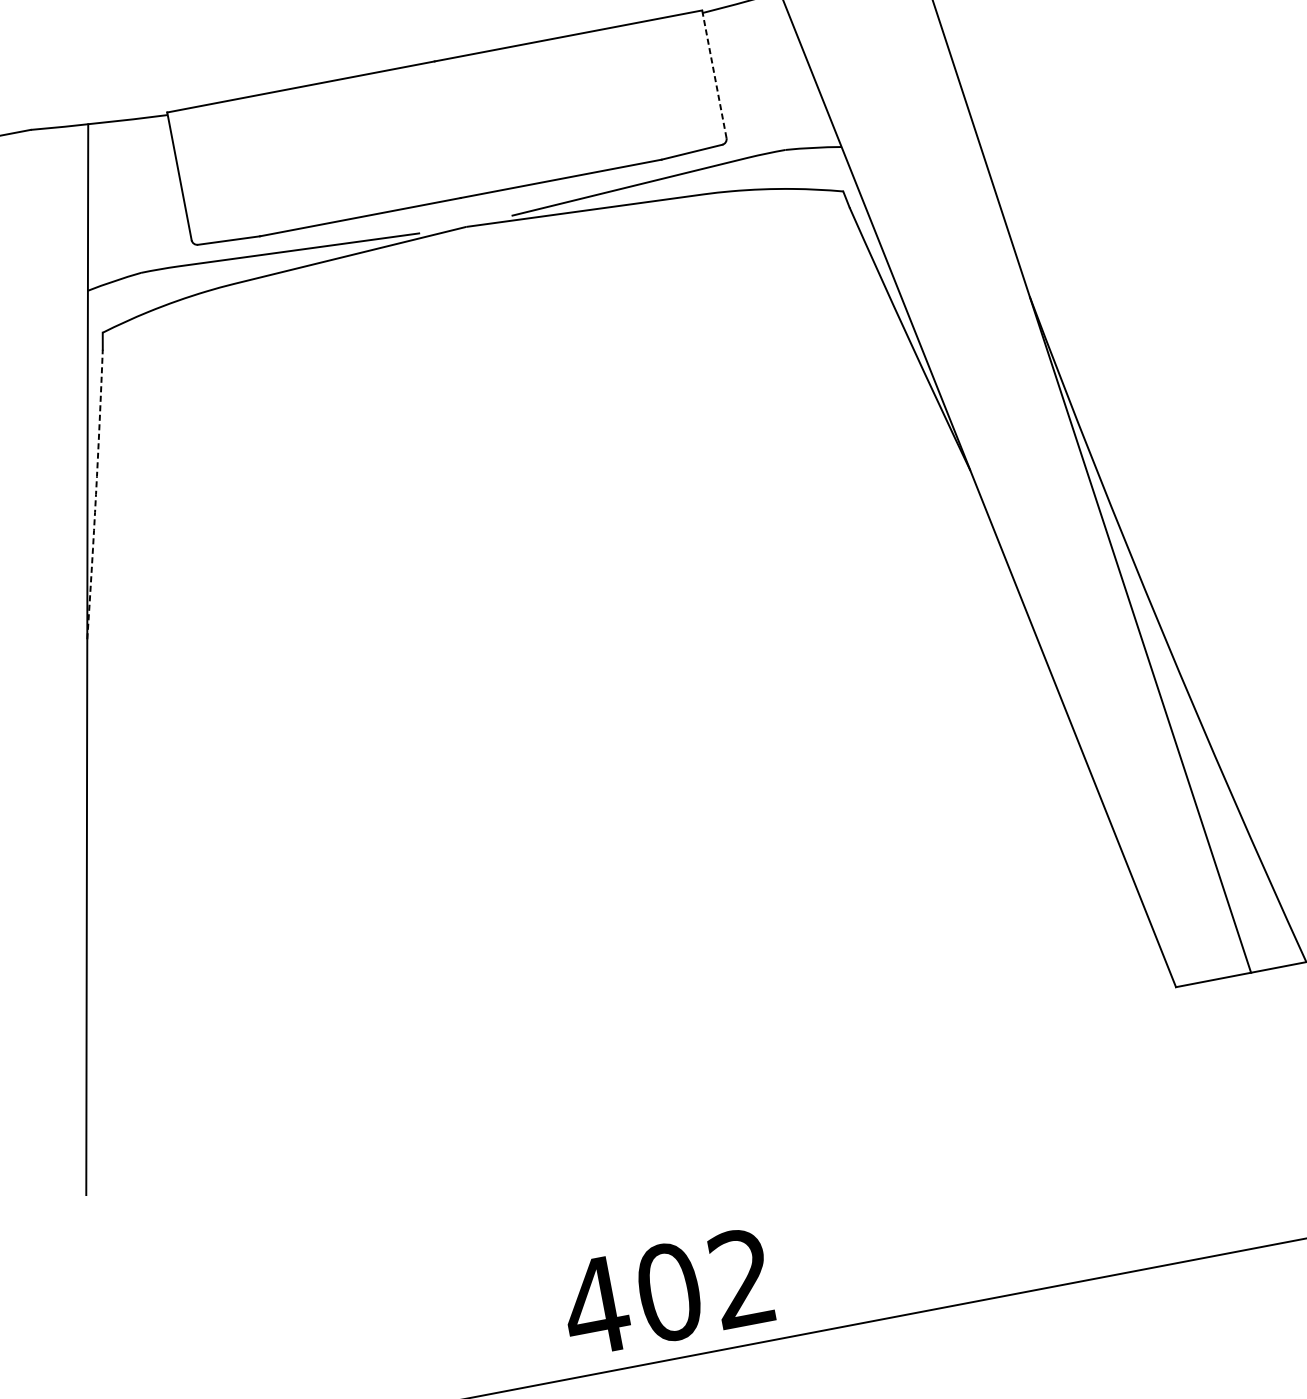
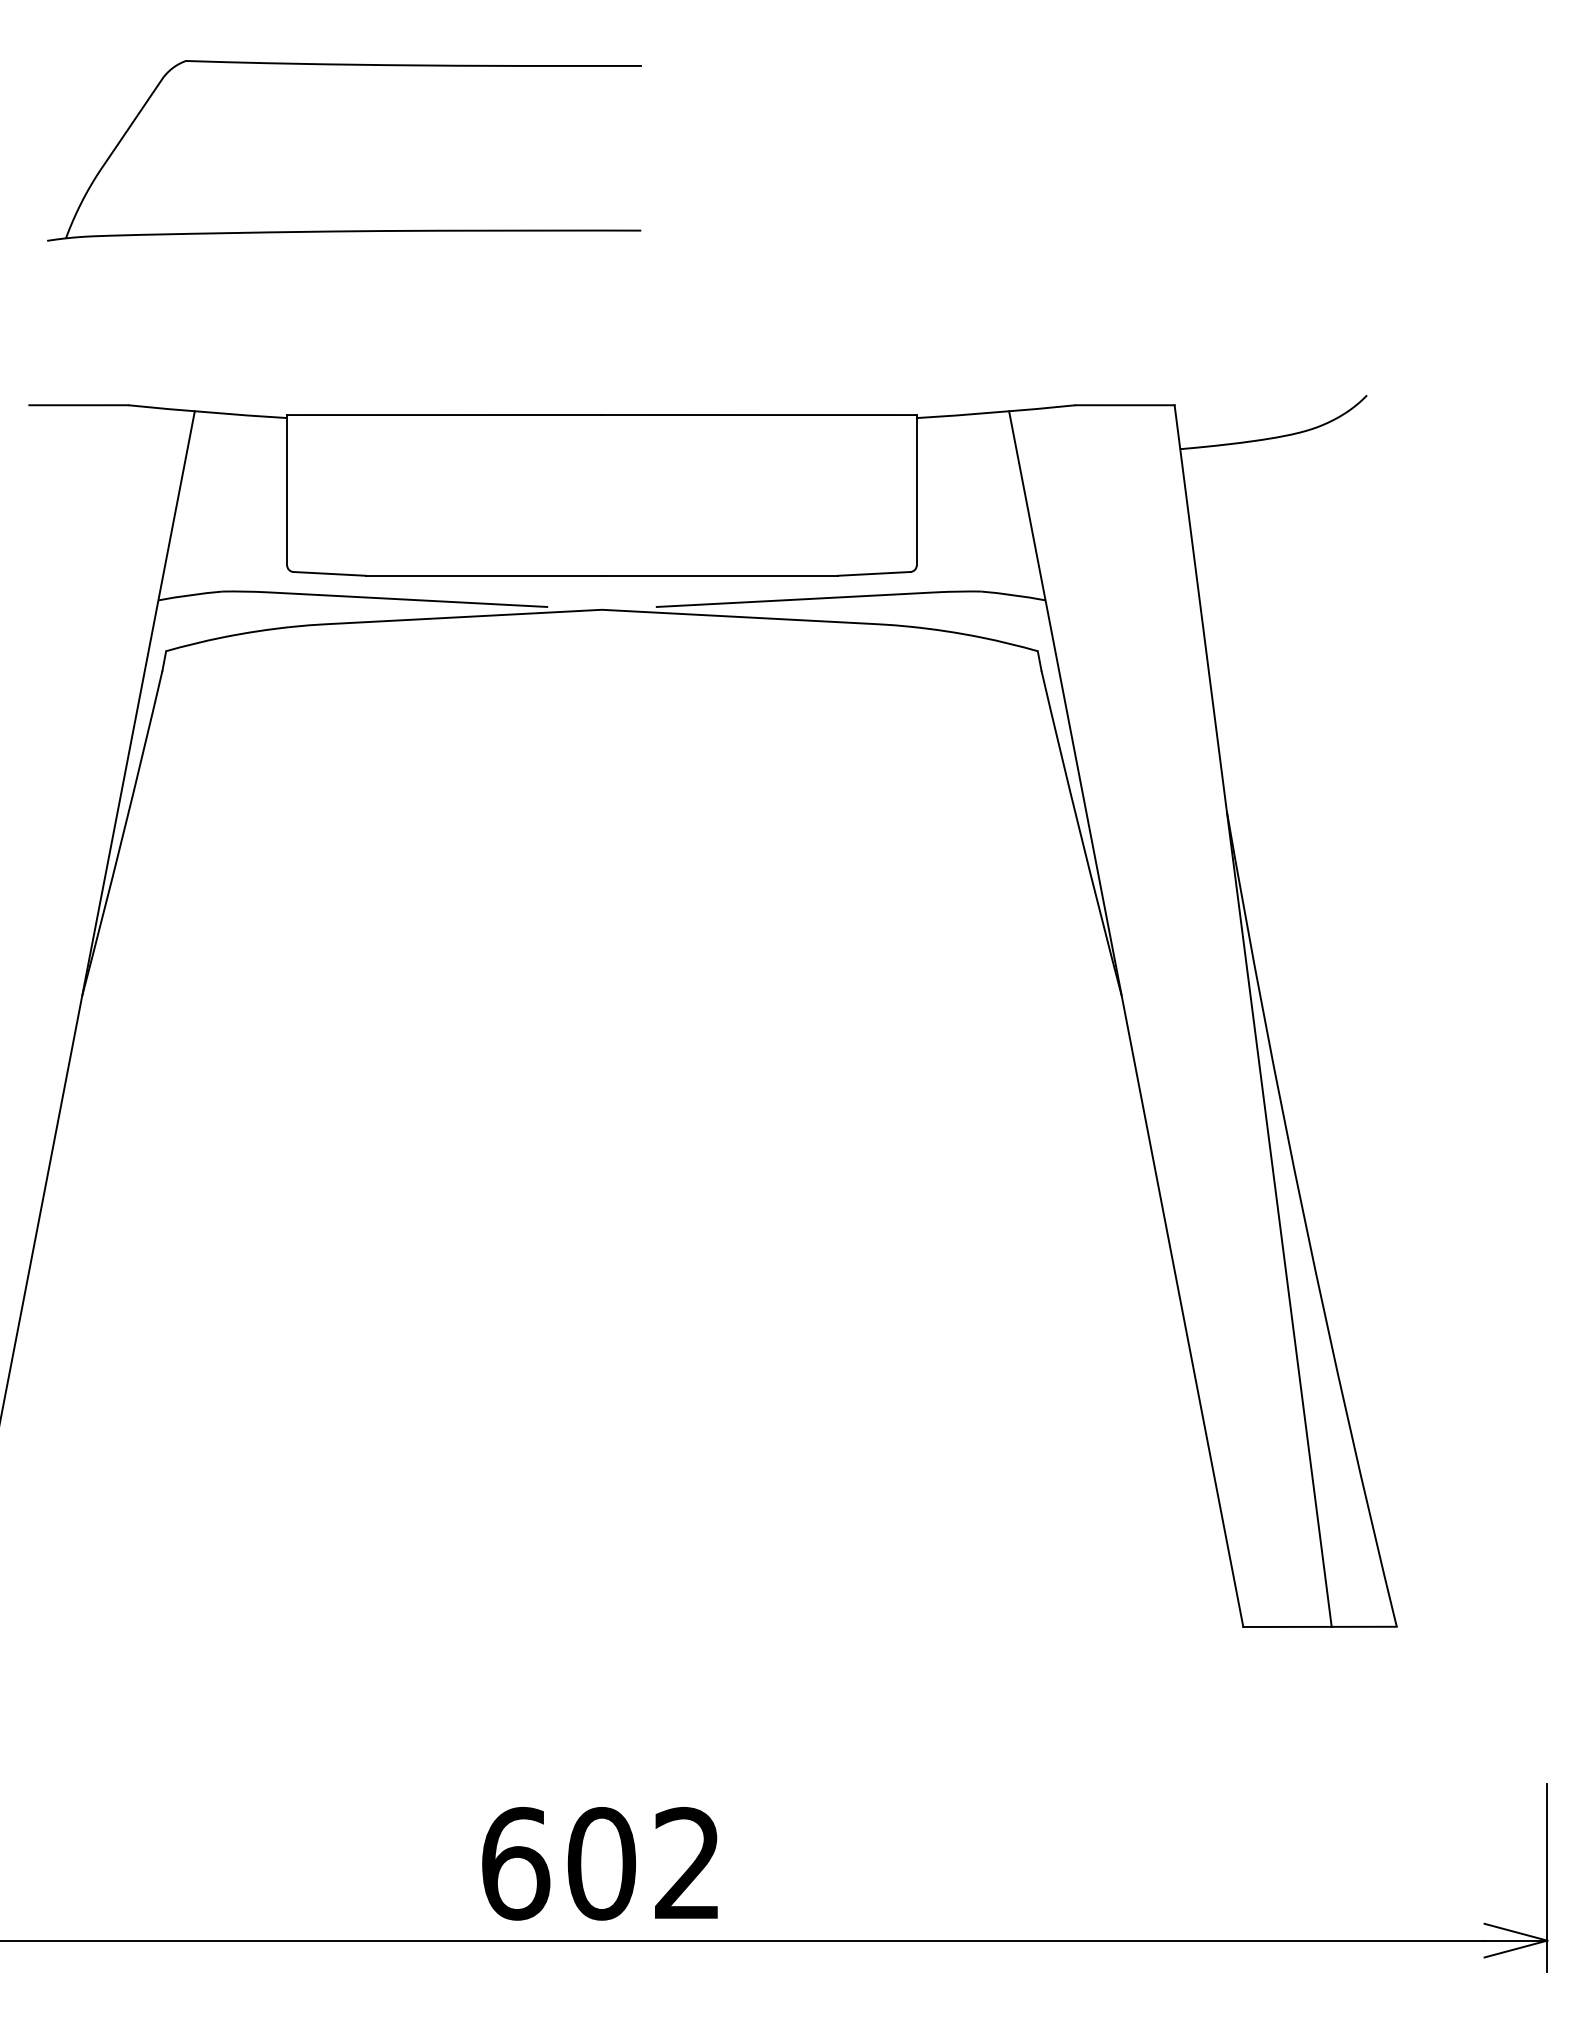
line: (714, 73) -> (916, 489), dashed -> solid
arc: (96, 494) -> (123, 833), dashed -> solid
text: (596, 1306) -> (515, 1863), 402 -> 602

